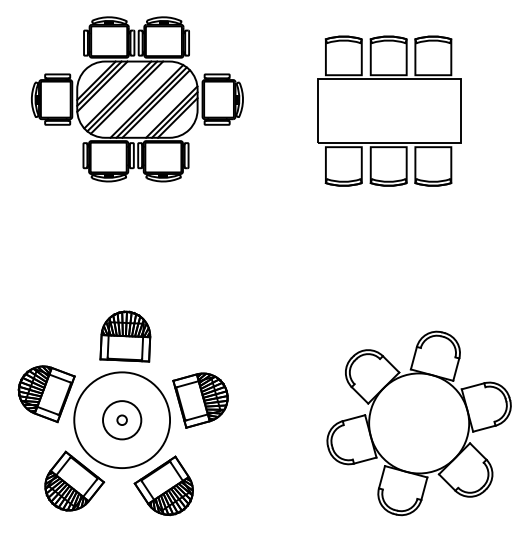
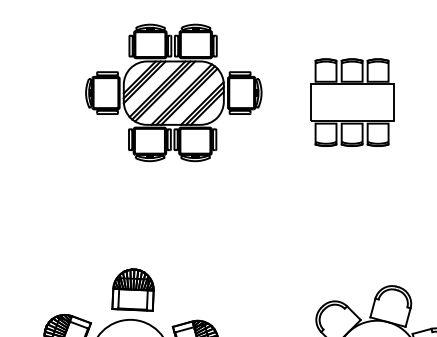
part: (137, 99) -> (173, 93), moved
part: (389, 110) -> (352, 102), size x0.7

